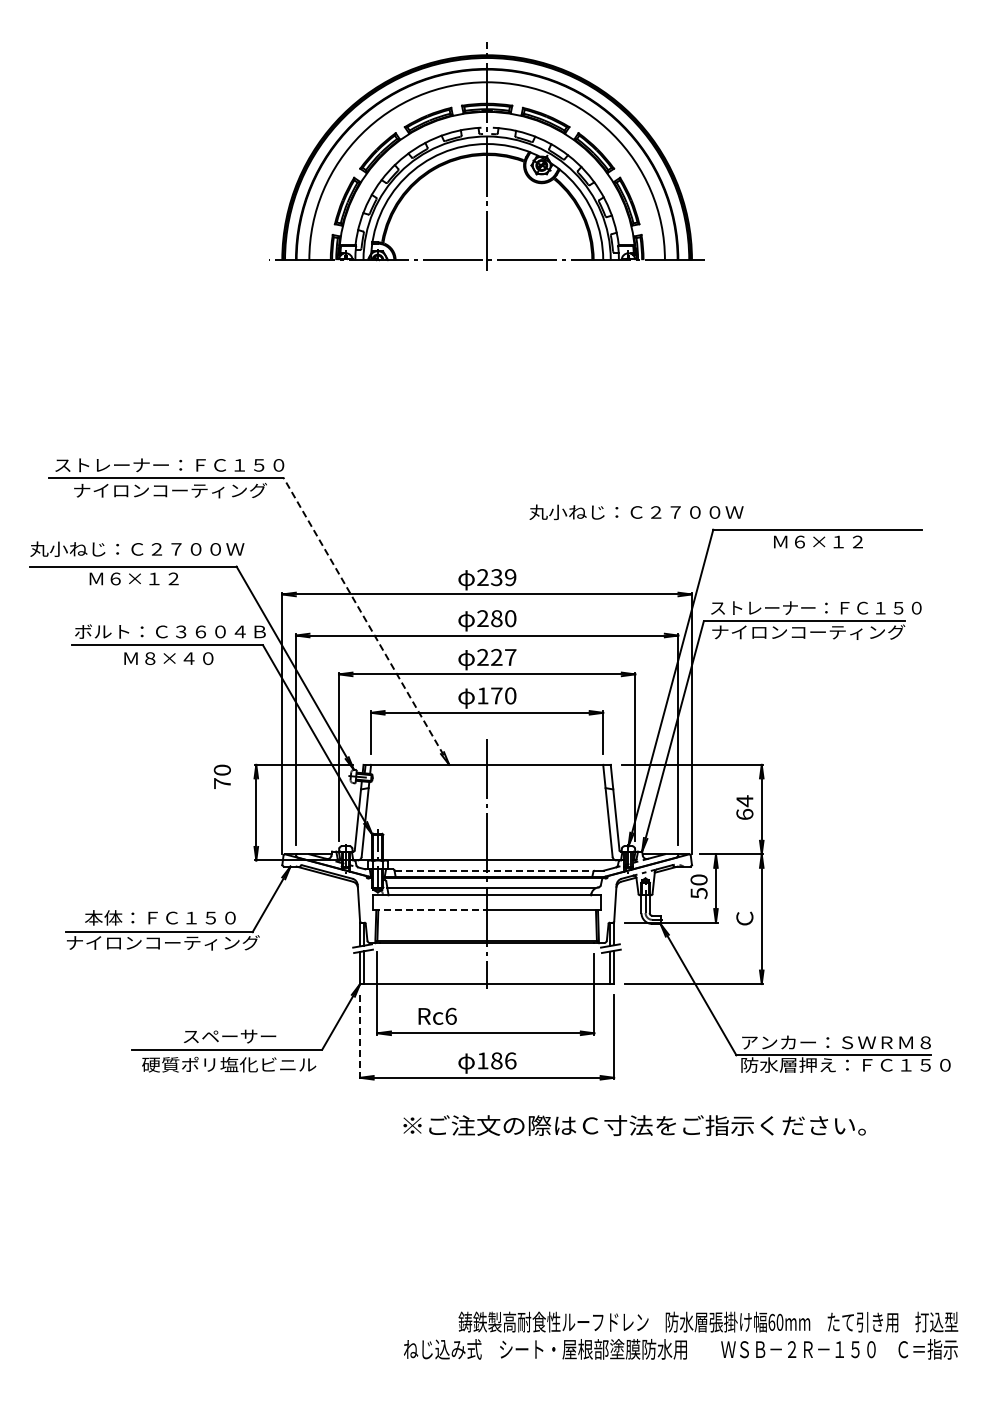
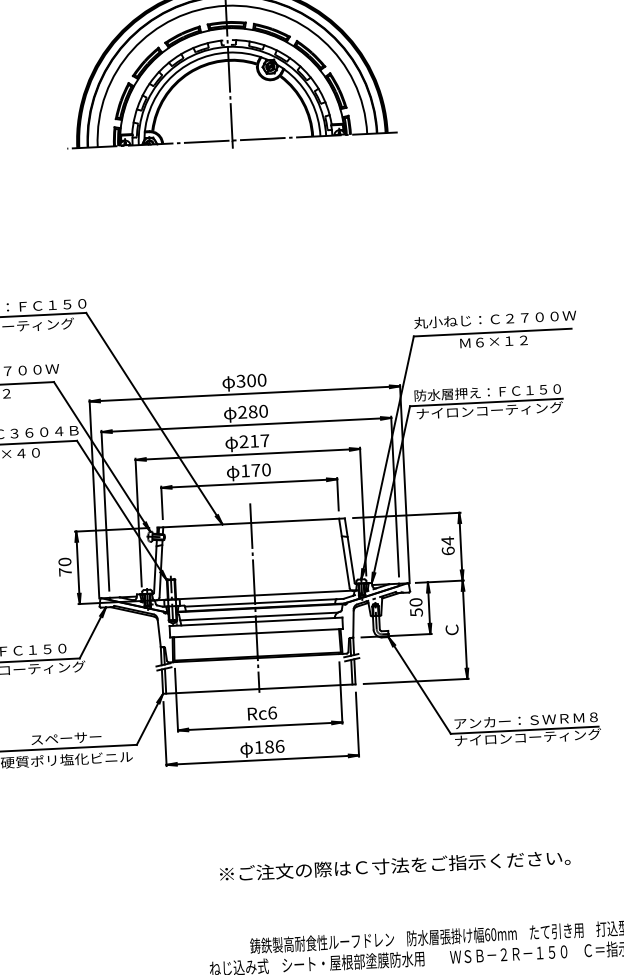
text: (636, 512) -> (495, 319), moved
text: (496, 577) -> (251, 380), 239 -> 300
text: (815, 607) -> (494, 391), ストレーナー：ＦＣ１５０ -> 防水層押え：ＦＣ１５０
line: (366, 621) -> (154, 418), dashed -> solid
text: (496, 656) -> (254, 440), 227 -> 217
text: (221, 776) -> (64, 566), moved
line: (495, 870) -> (261, 602), dashed -> solid
line: (430, 910) -> (213, 635), dashed -> solid
text: (437, 1015) -> (262, 712), moved
line: (360, 1036) -> (165, 733), dashed -> solid
text: (845, 1064) -> (533, 736), 防水層押え：ＦＣ１５０ -> ナイロンコーティング
text: (634, 1125) -> (395, 865), moved

